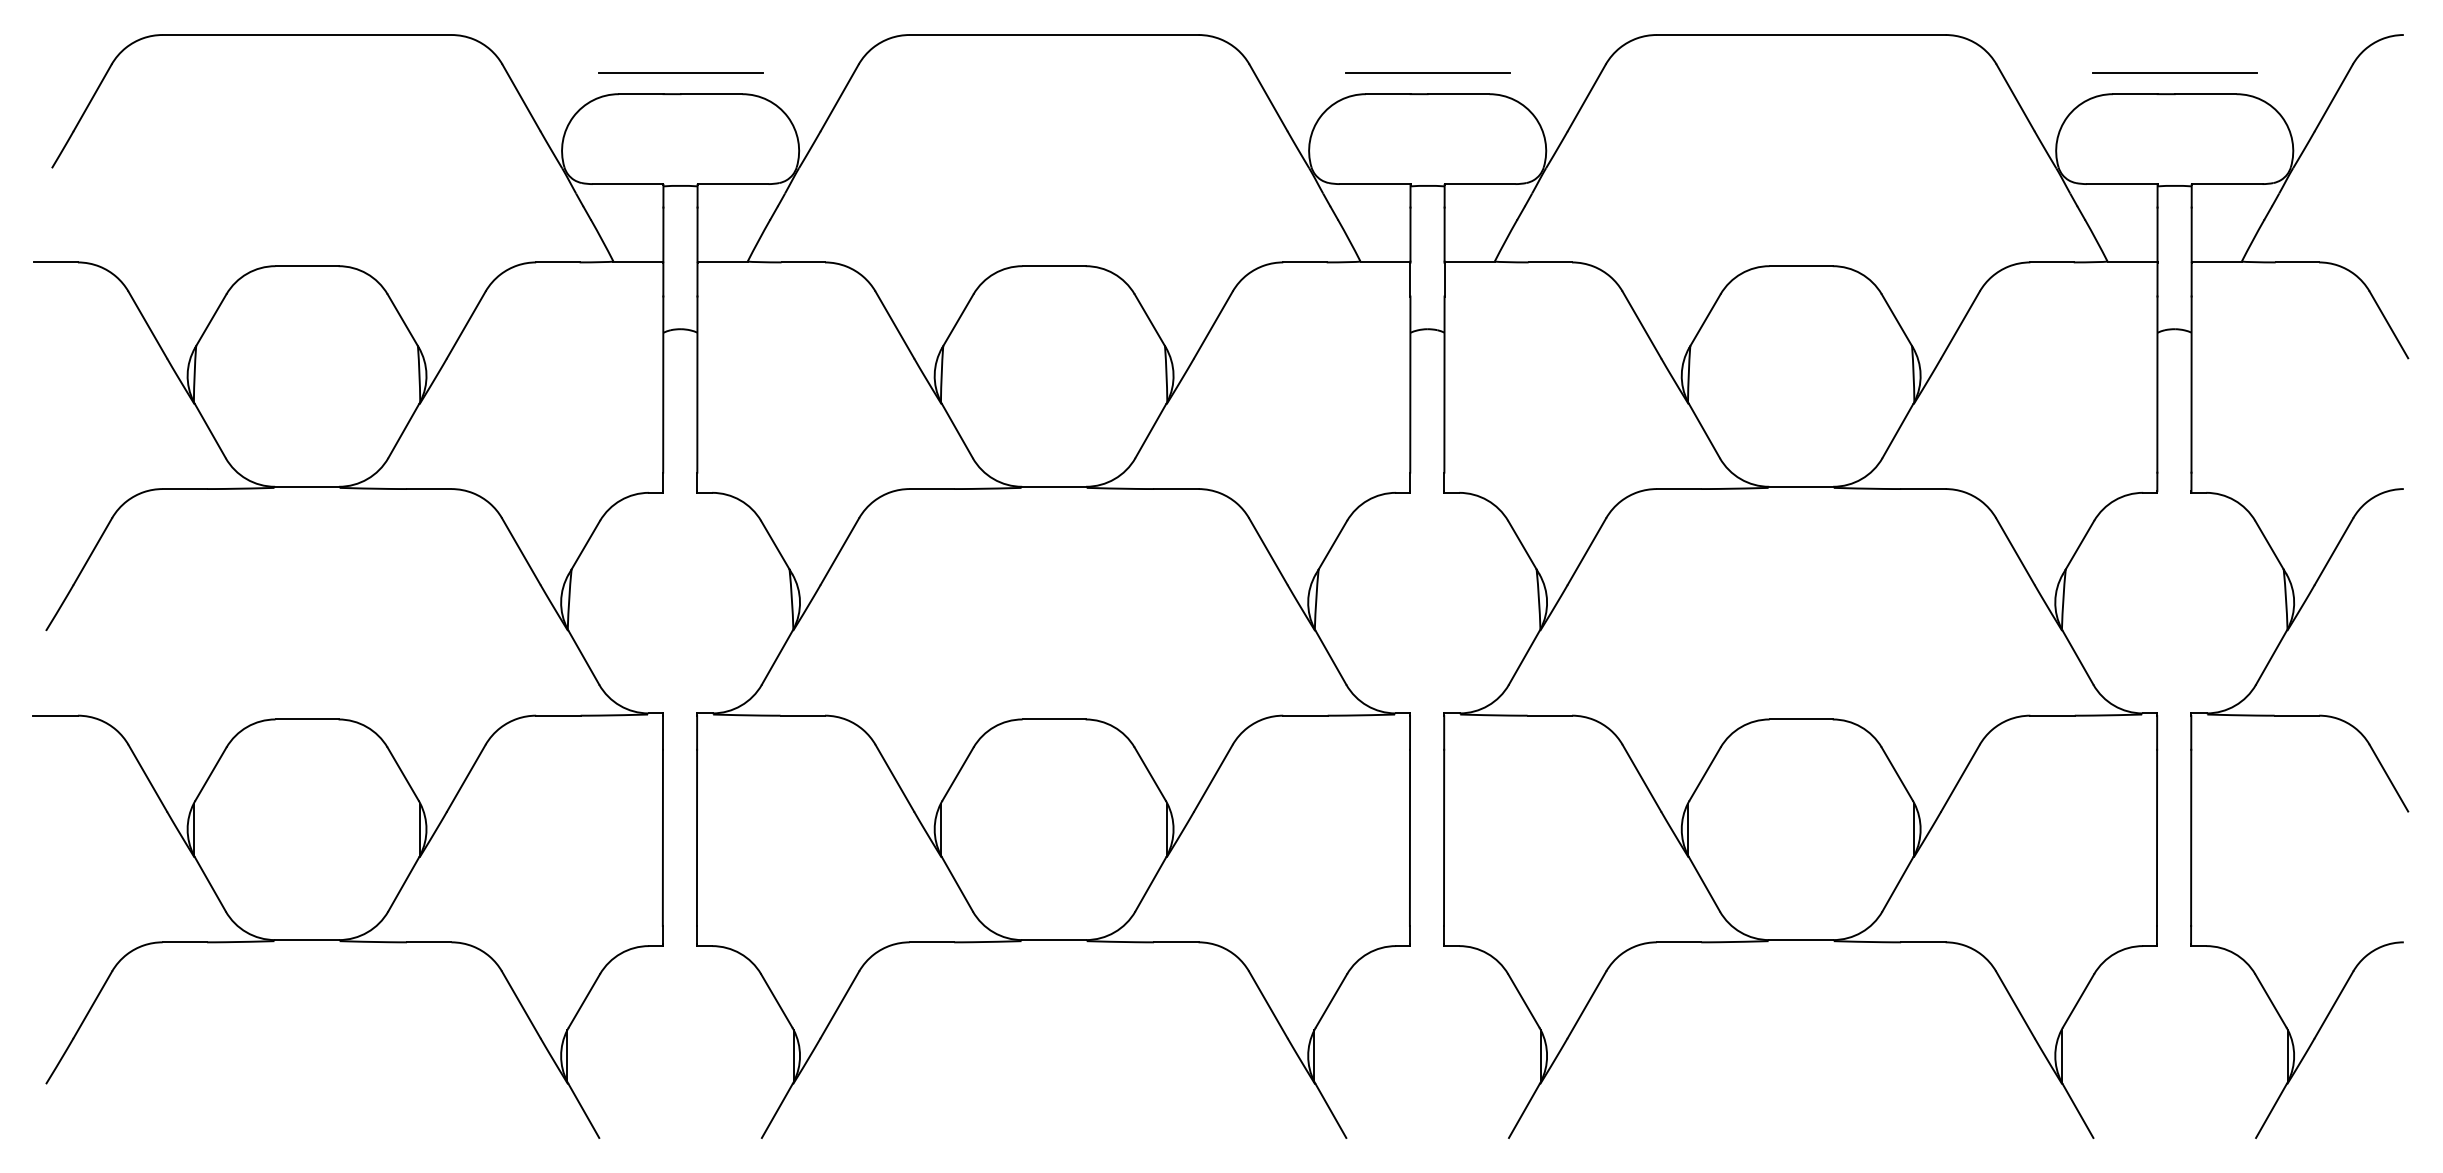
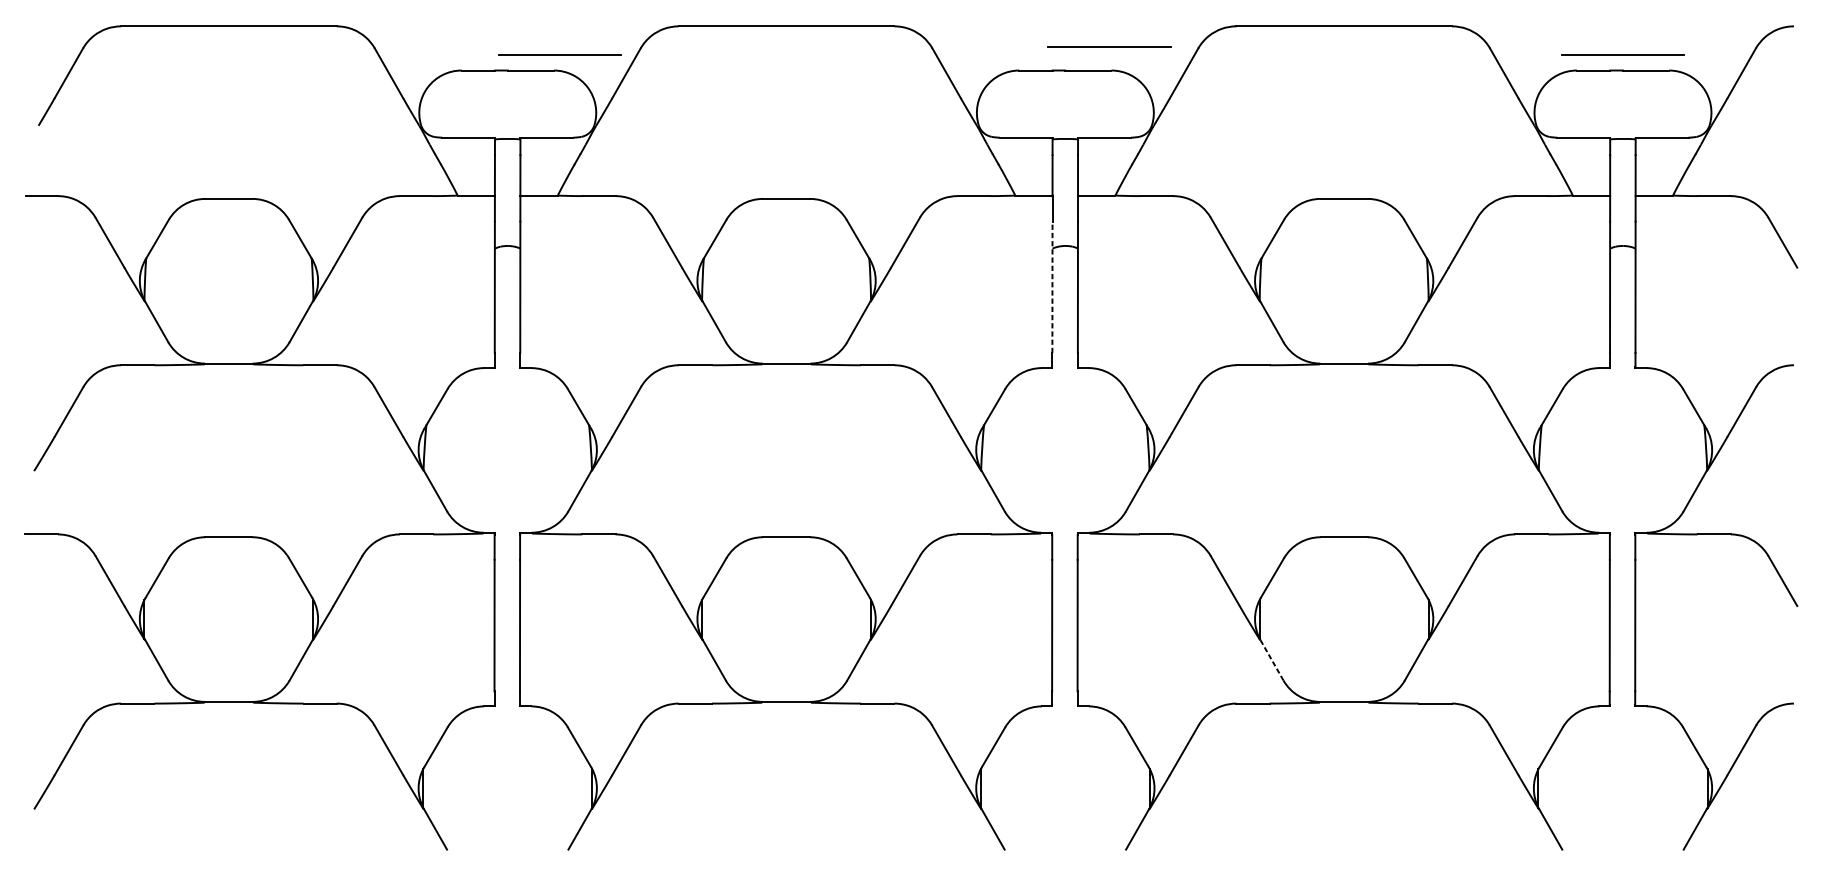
line: (680, 72) -> (559, 54), moved
line: (1427, 72) -> (1109, 46), moved
line: (1410, 384) -> (1052, 287), solid -> dashed
line: (1704, 884) -> (1272, 660), solid -> dashed

